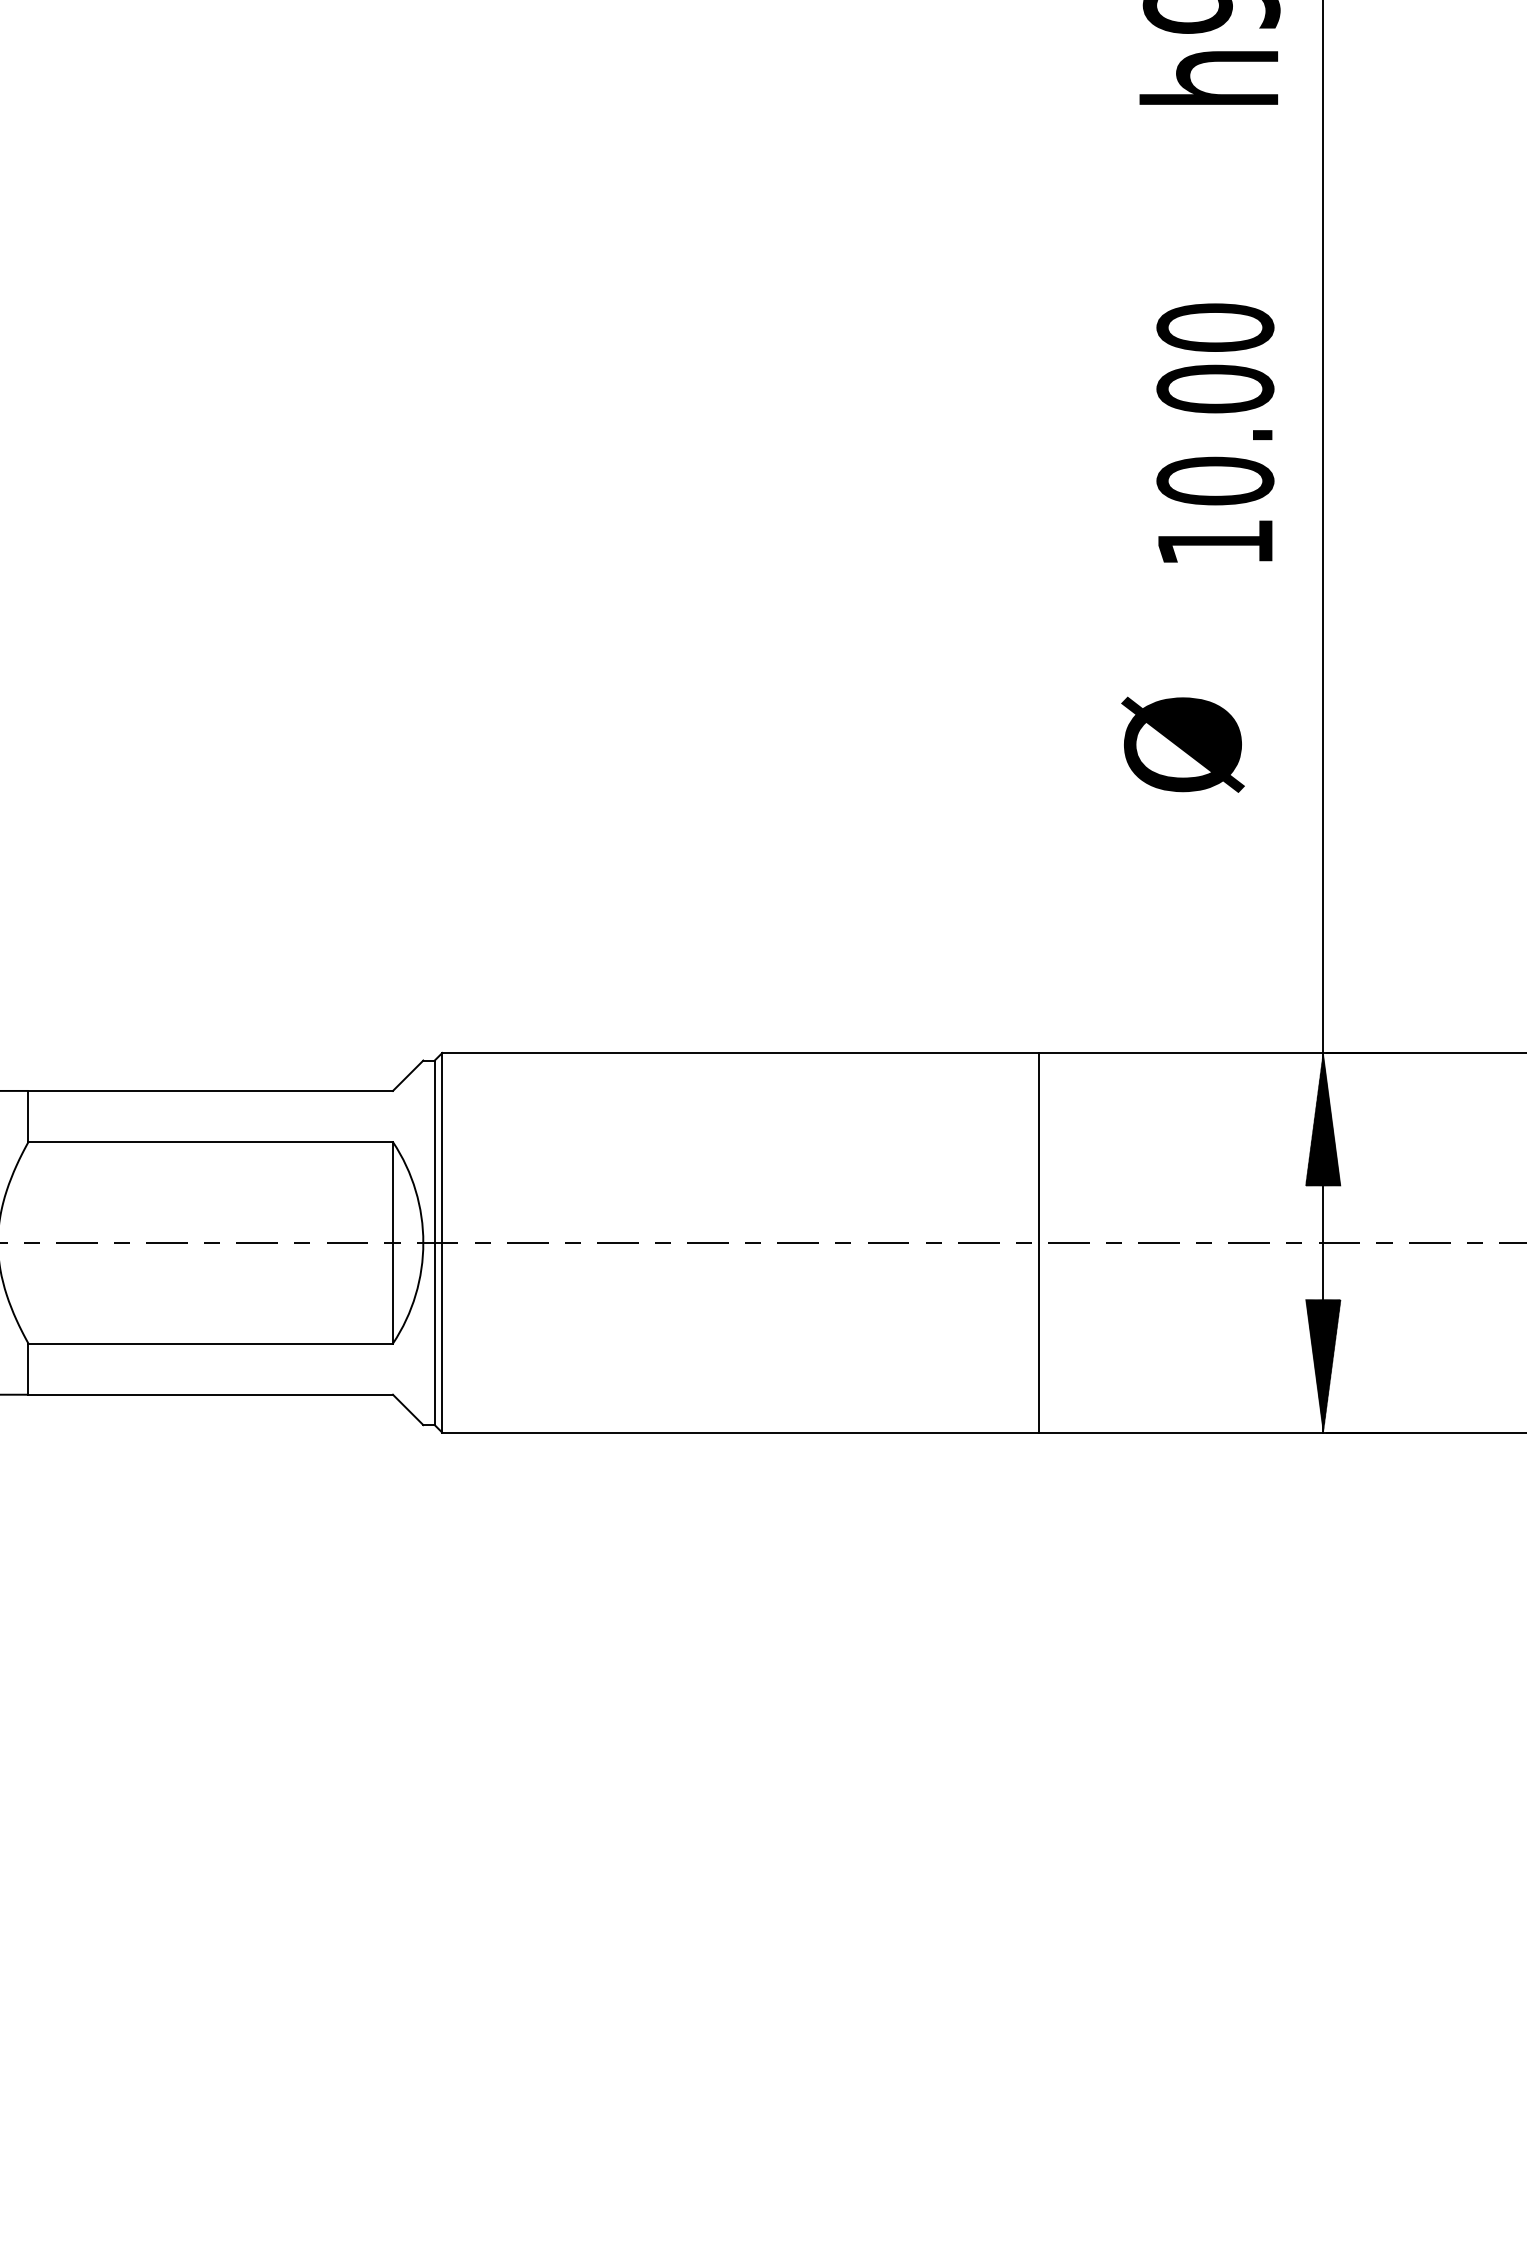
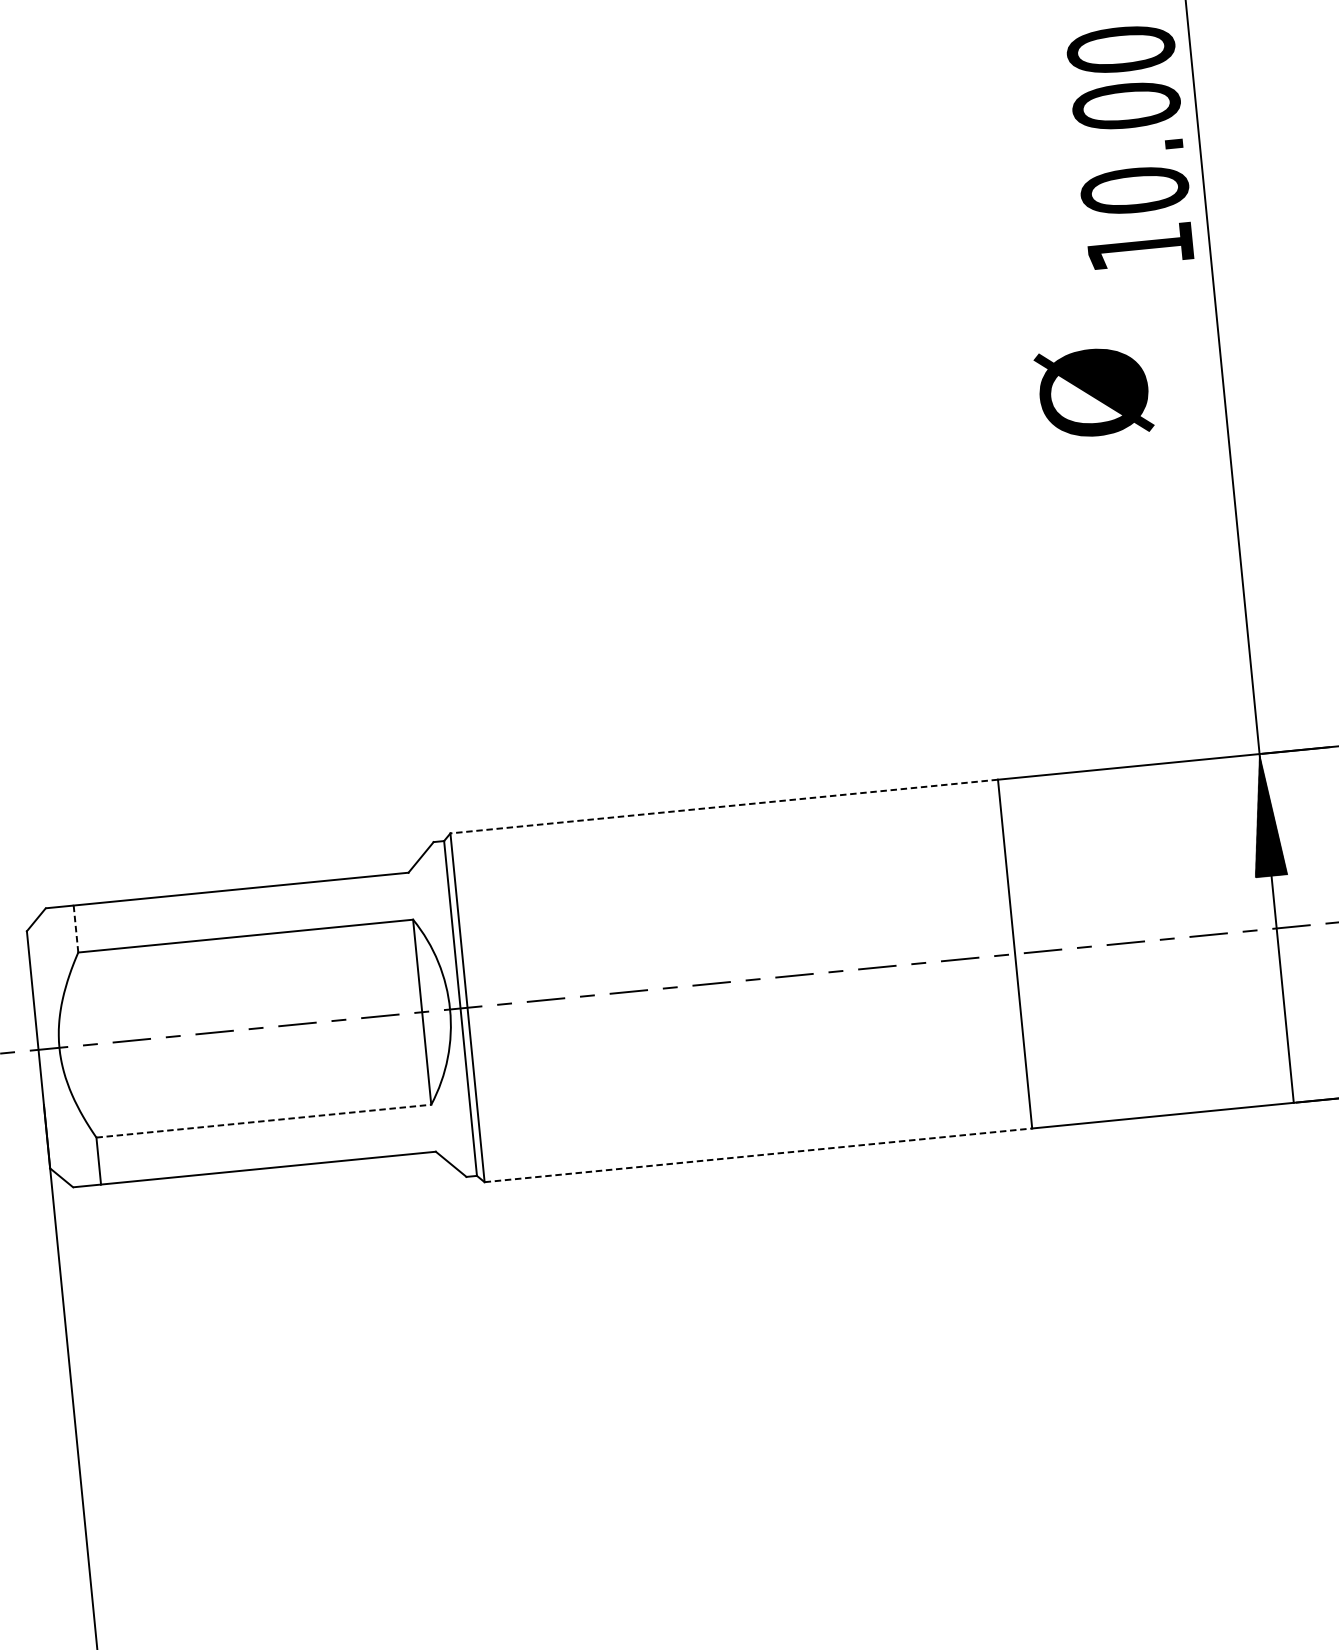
text: (1215, 432) -> (1130, 145), moved
text: (1182, 744) -> (1093, 392), moved
line: (739, 1052) -> (723, 806), solid -> dashed
line: (28, 1116) -> (76, 929), solid -> dashed
line: (211, 1343) -> (264, 1121), solid -> dashed
hatch: (1322, 1365) -> (1287, 1041), removed
line: (740, 1432) -> (758, 1155), solid -> dashed

